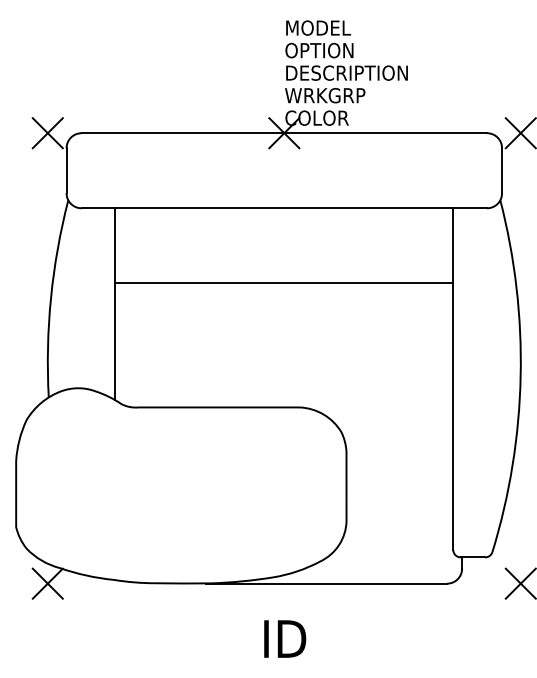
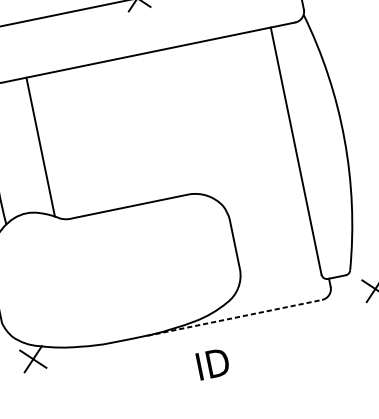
line: (284, 283) -> (159, 106), removed
line: (326, 583) -> (234, 317), solid -> dashed

